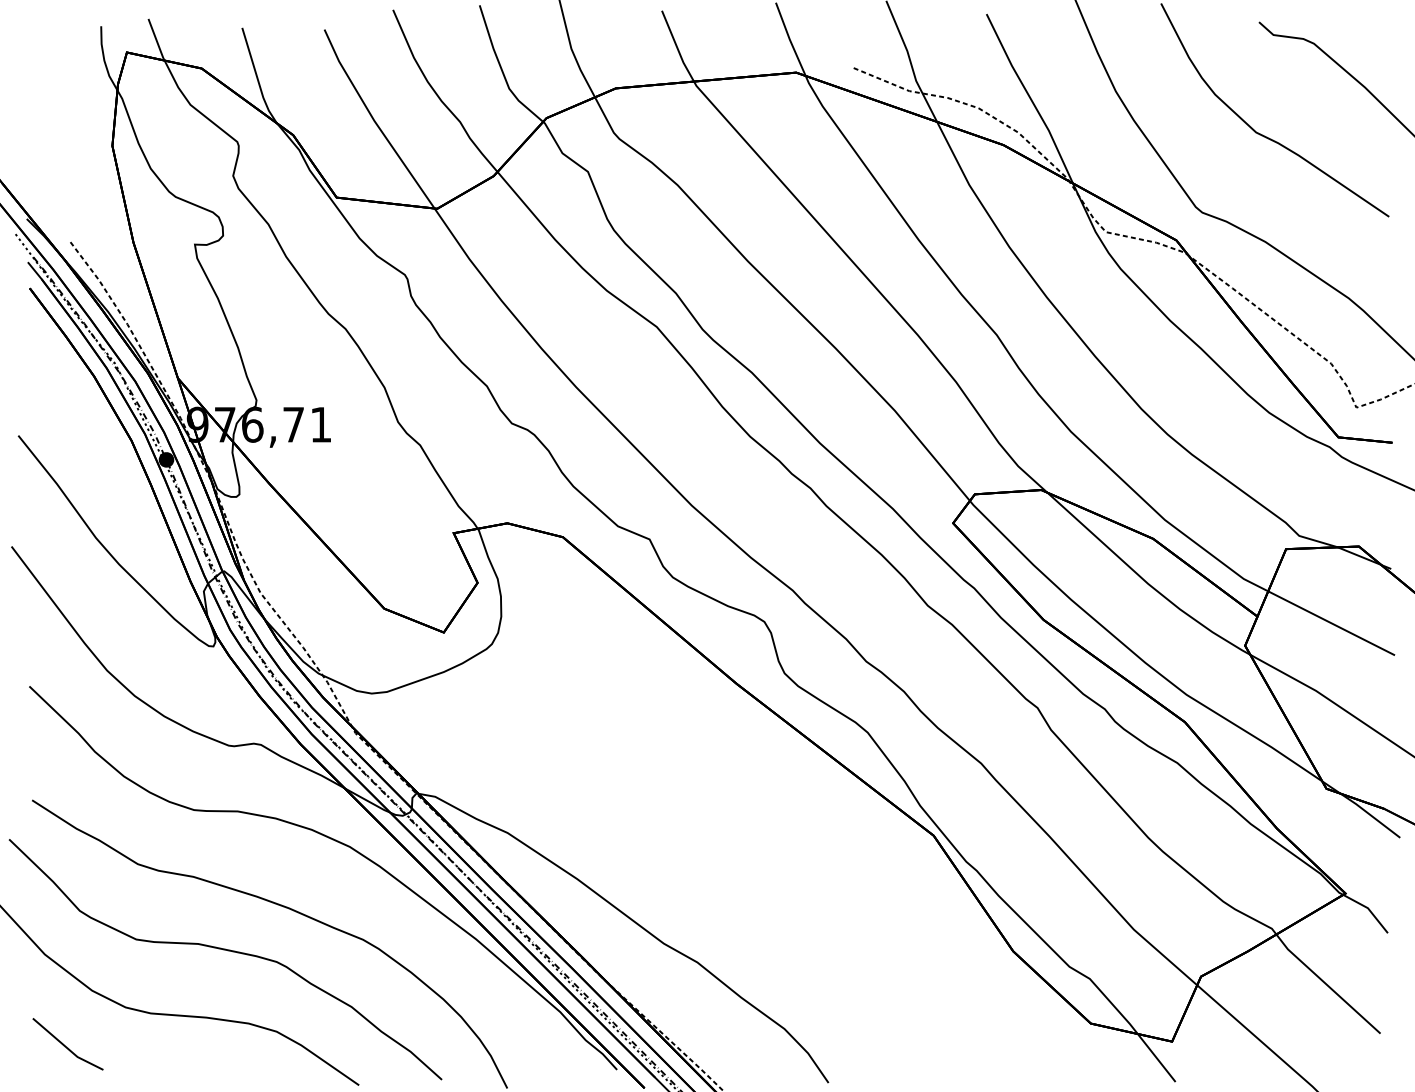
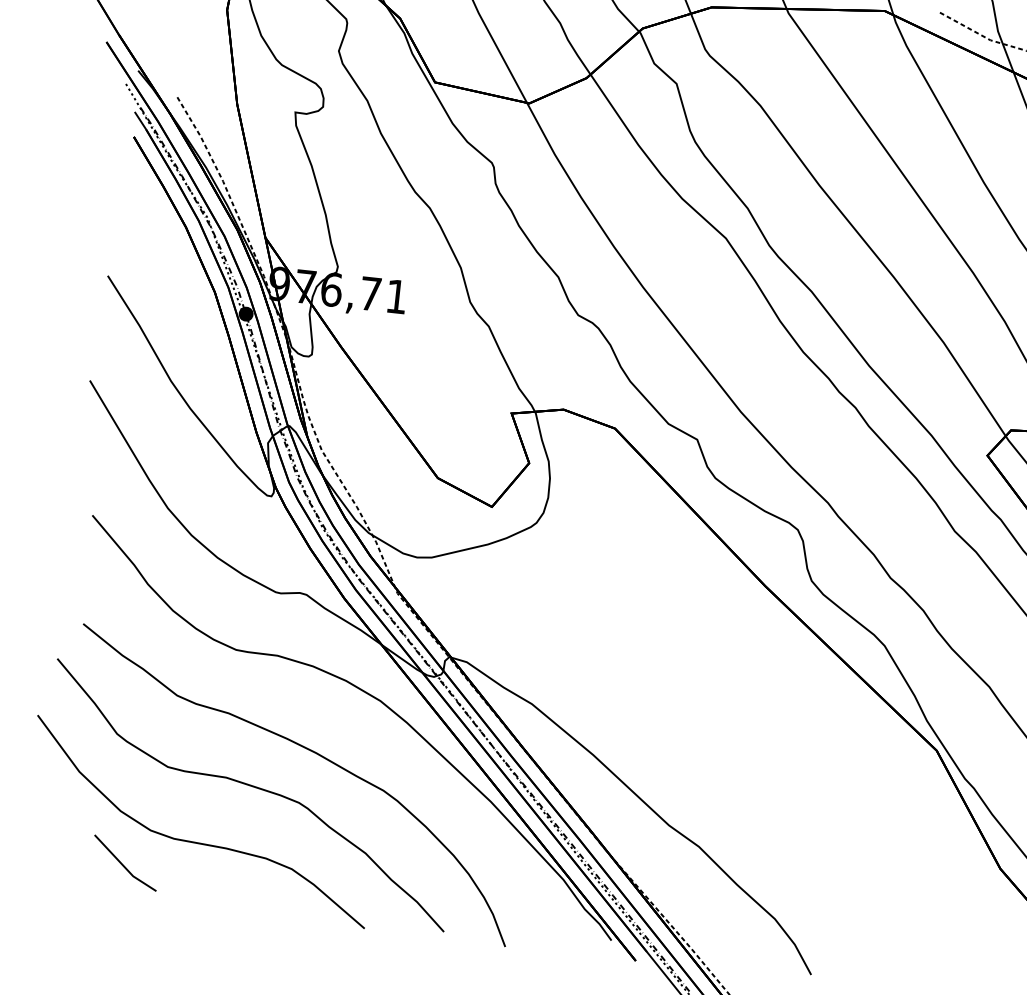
line: (65, 1045) -> (122, 864), moved

